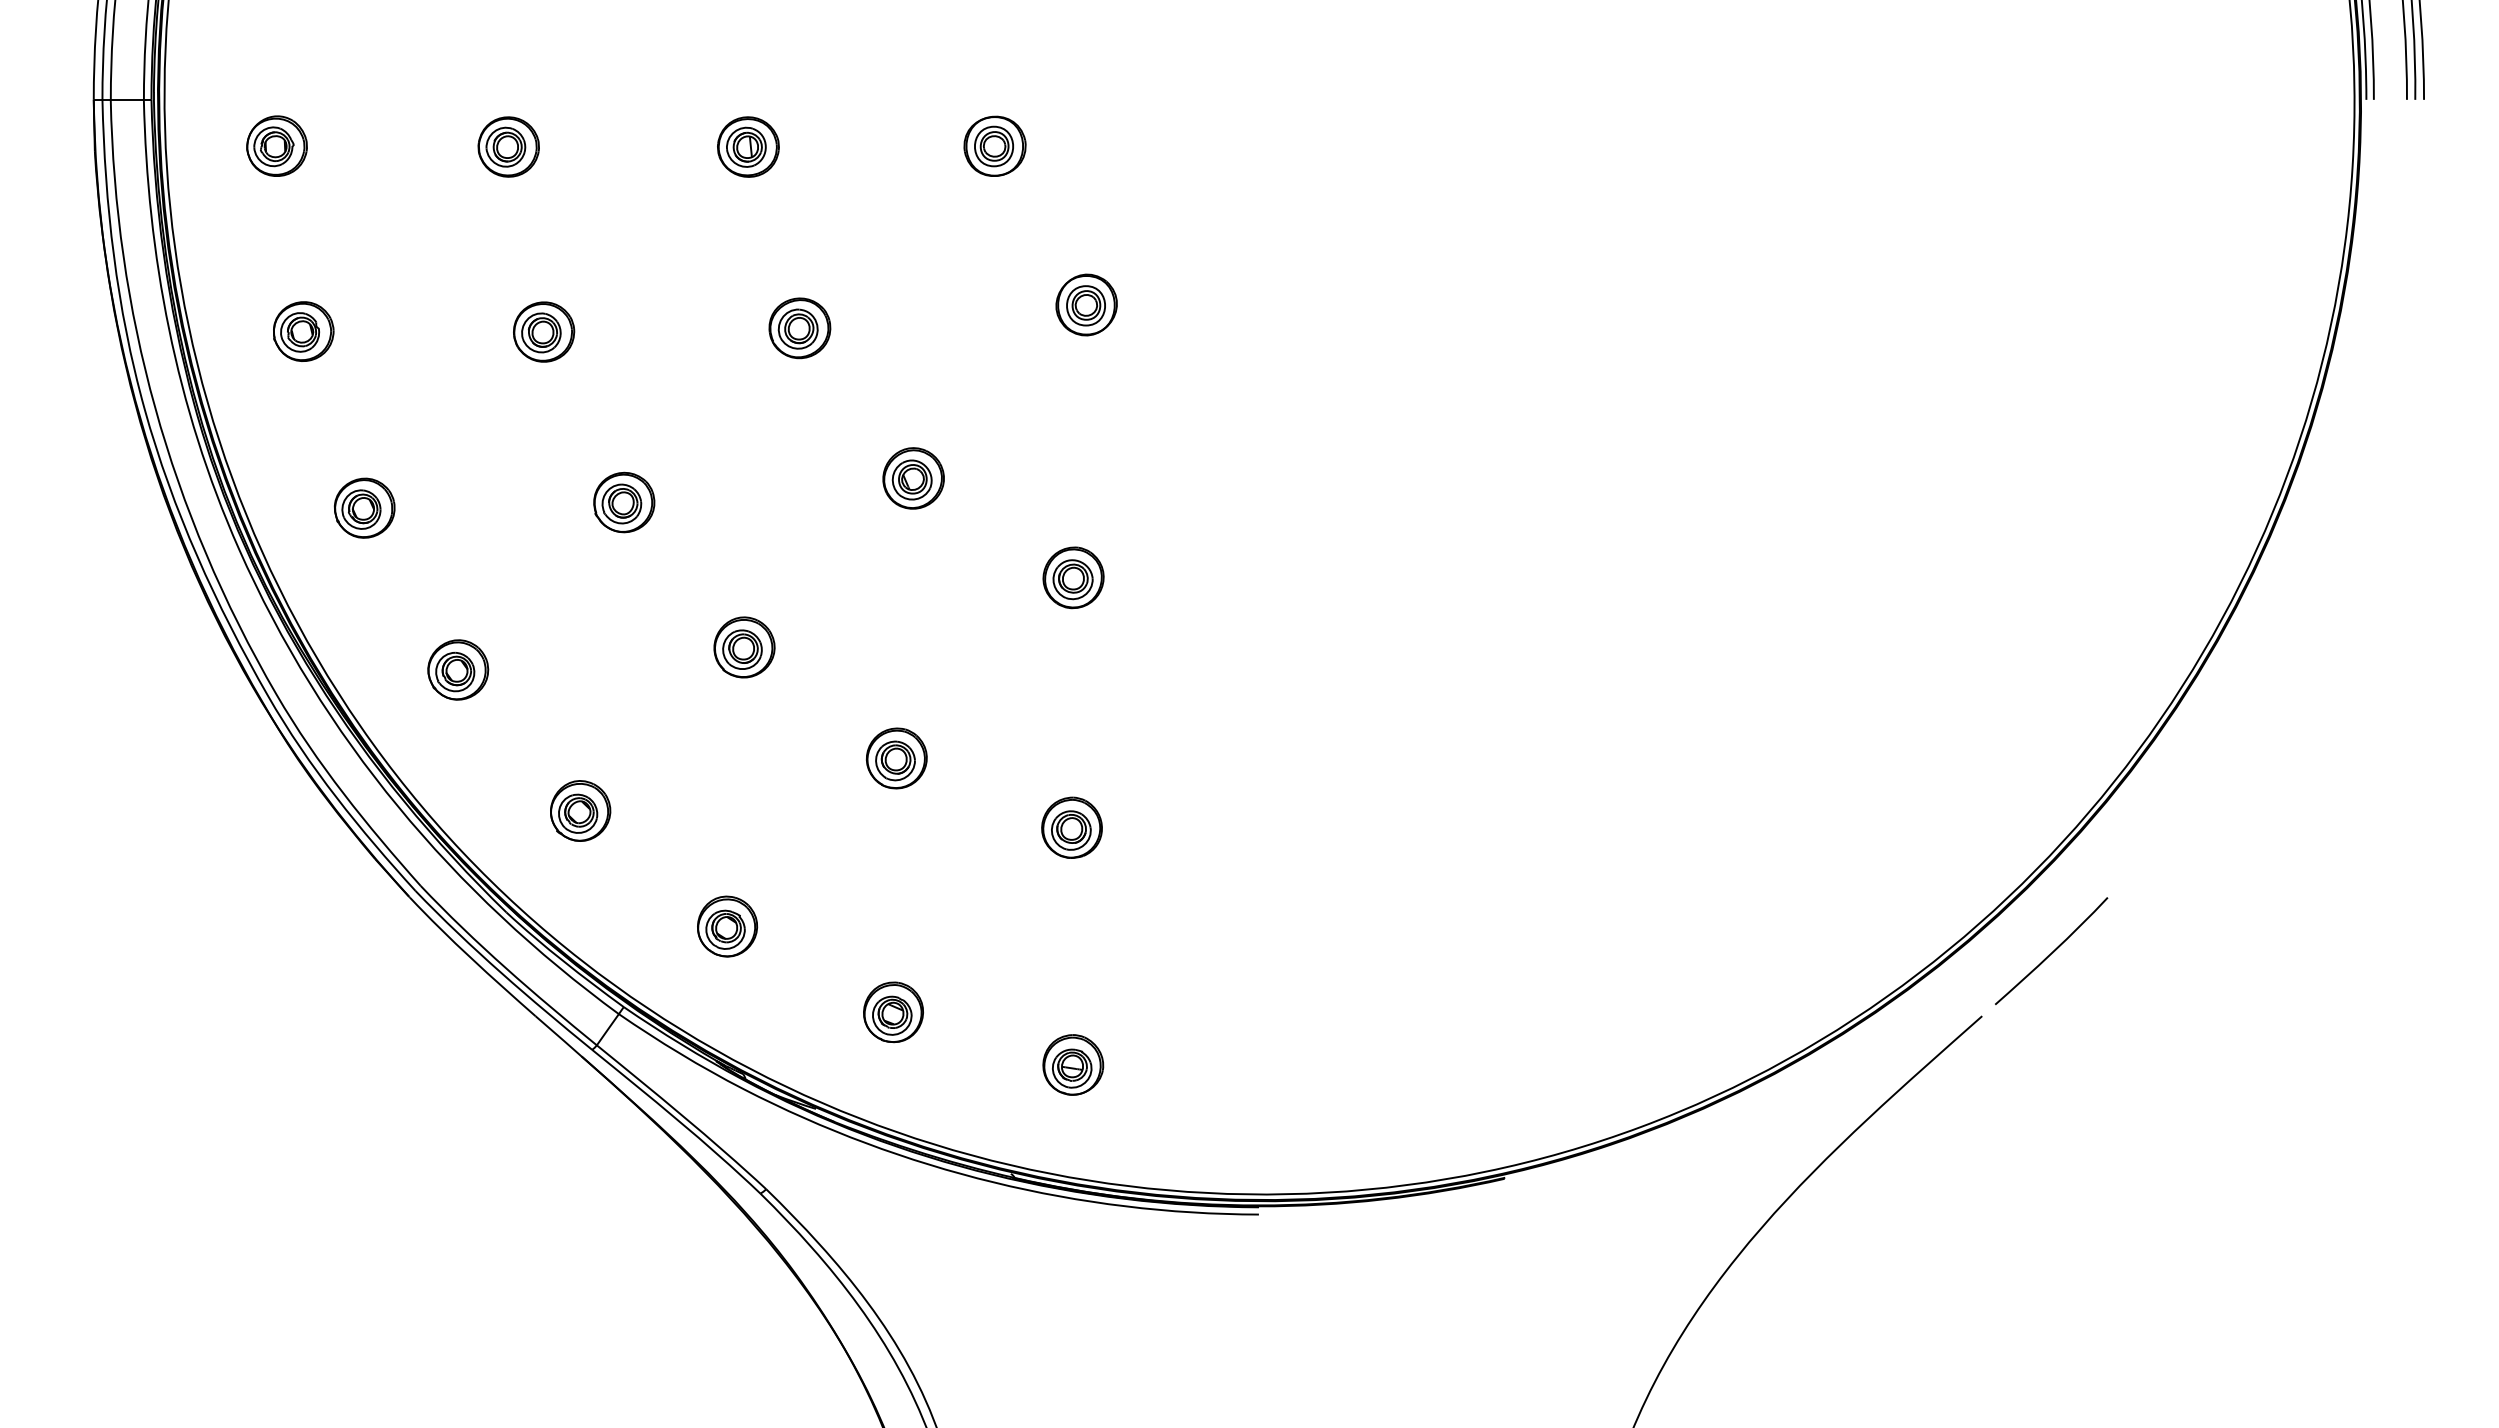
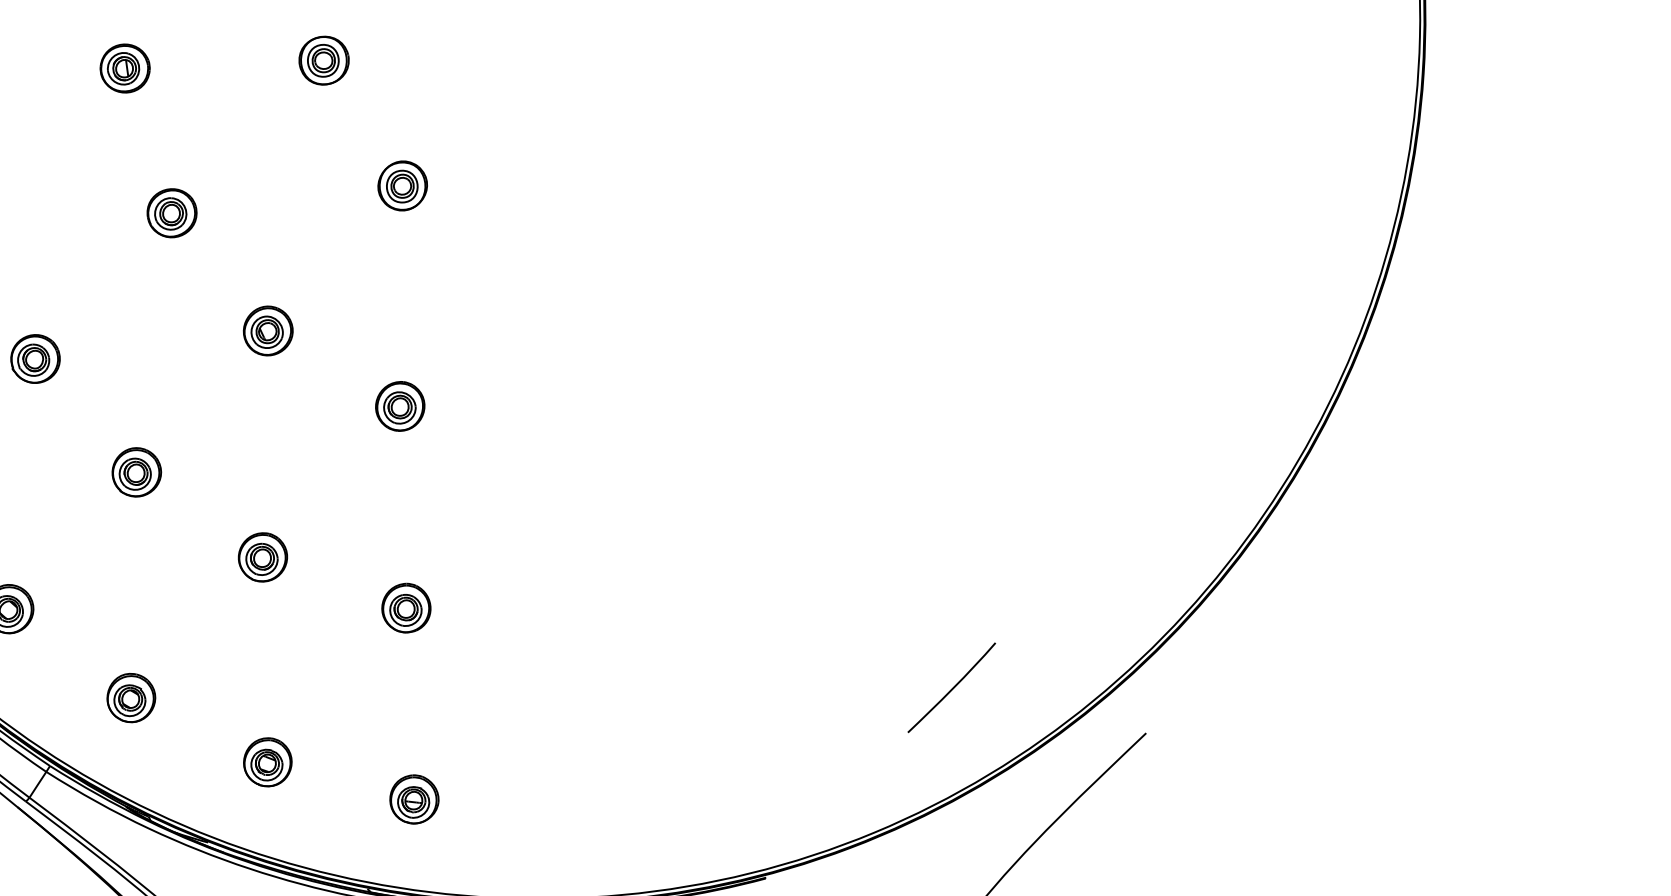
curve: (2052, 951) -> (952, 688), moved

